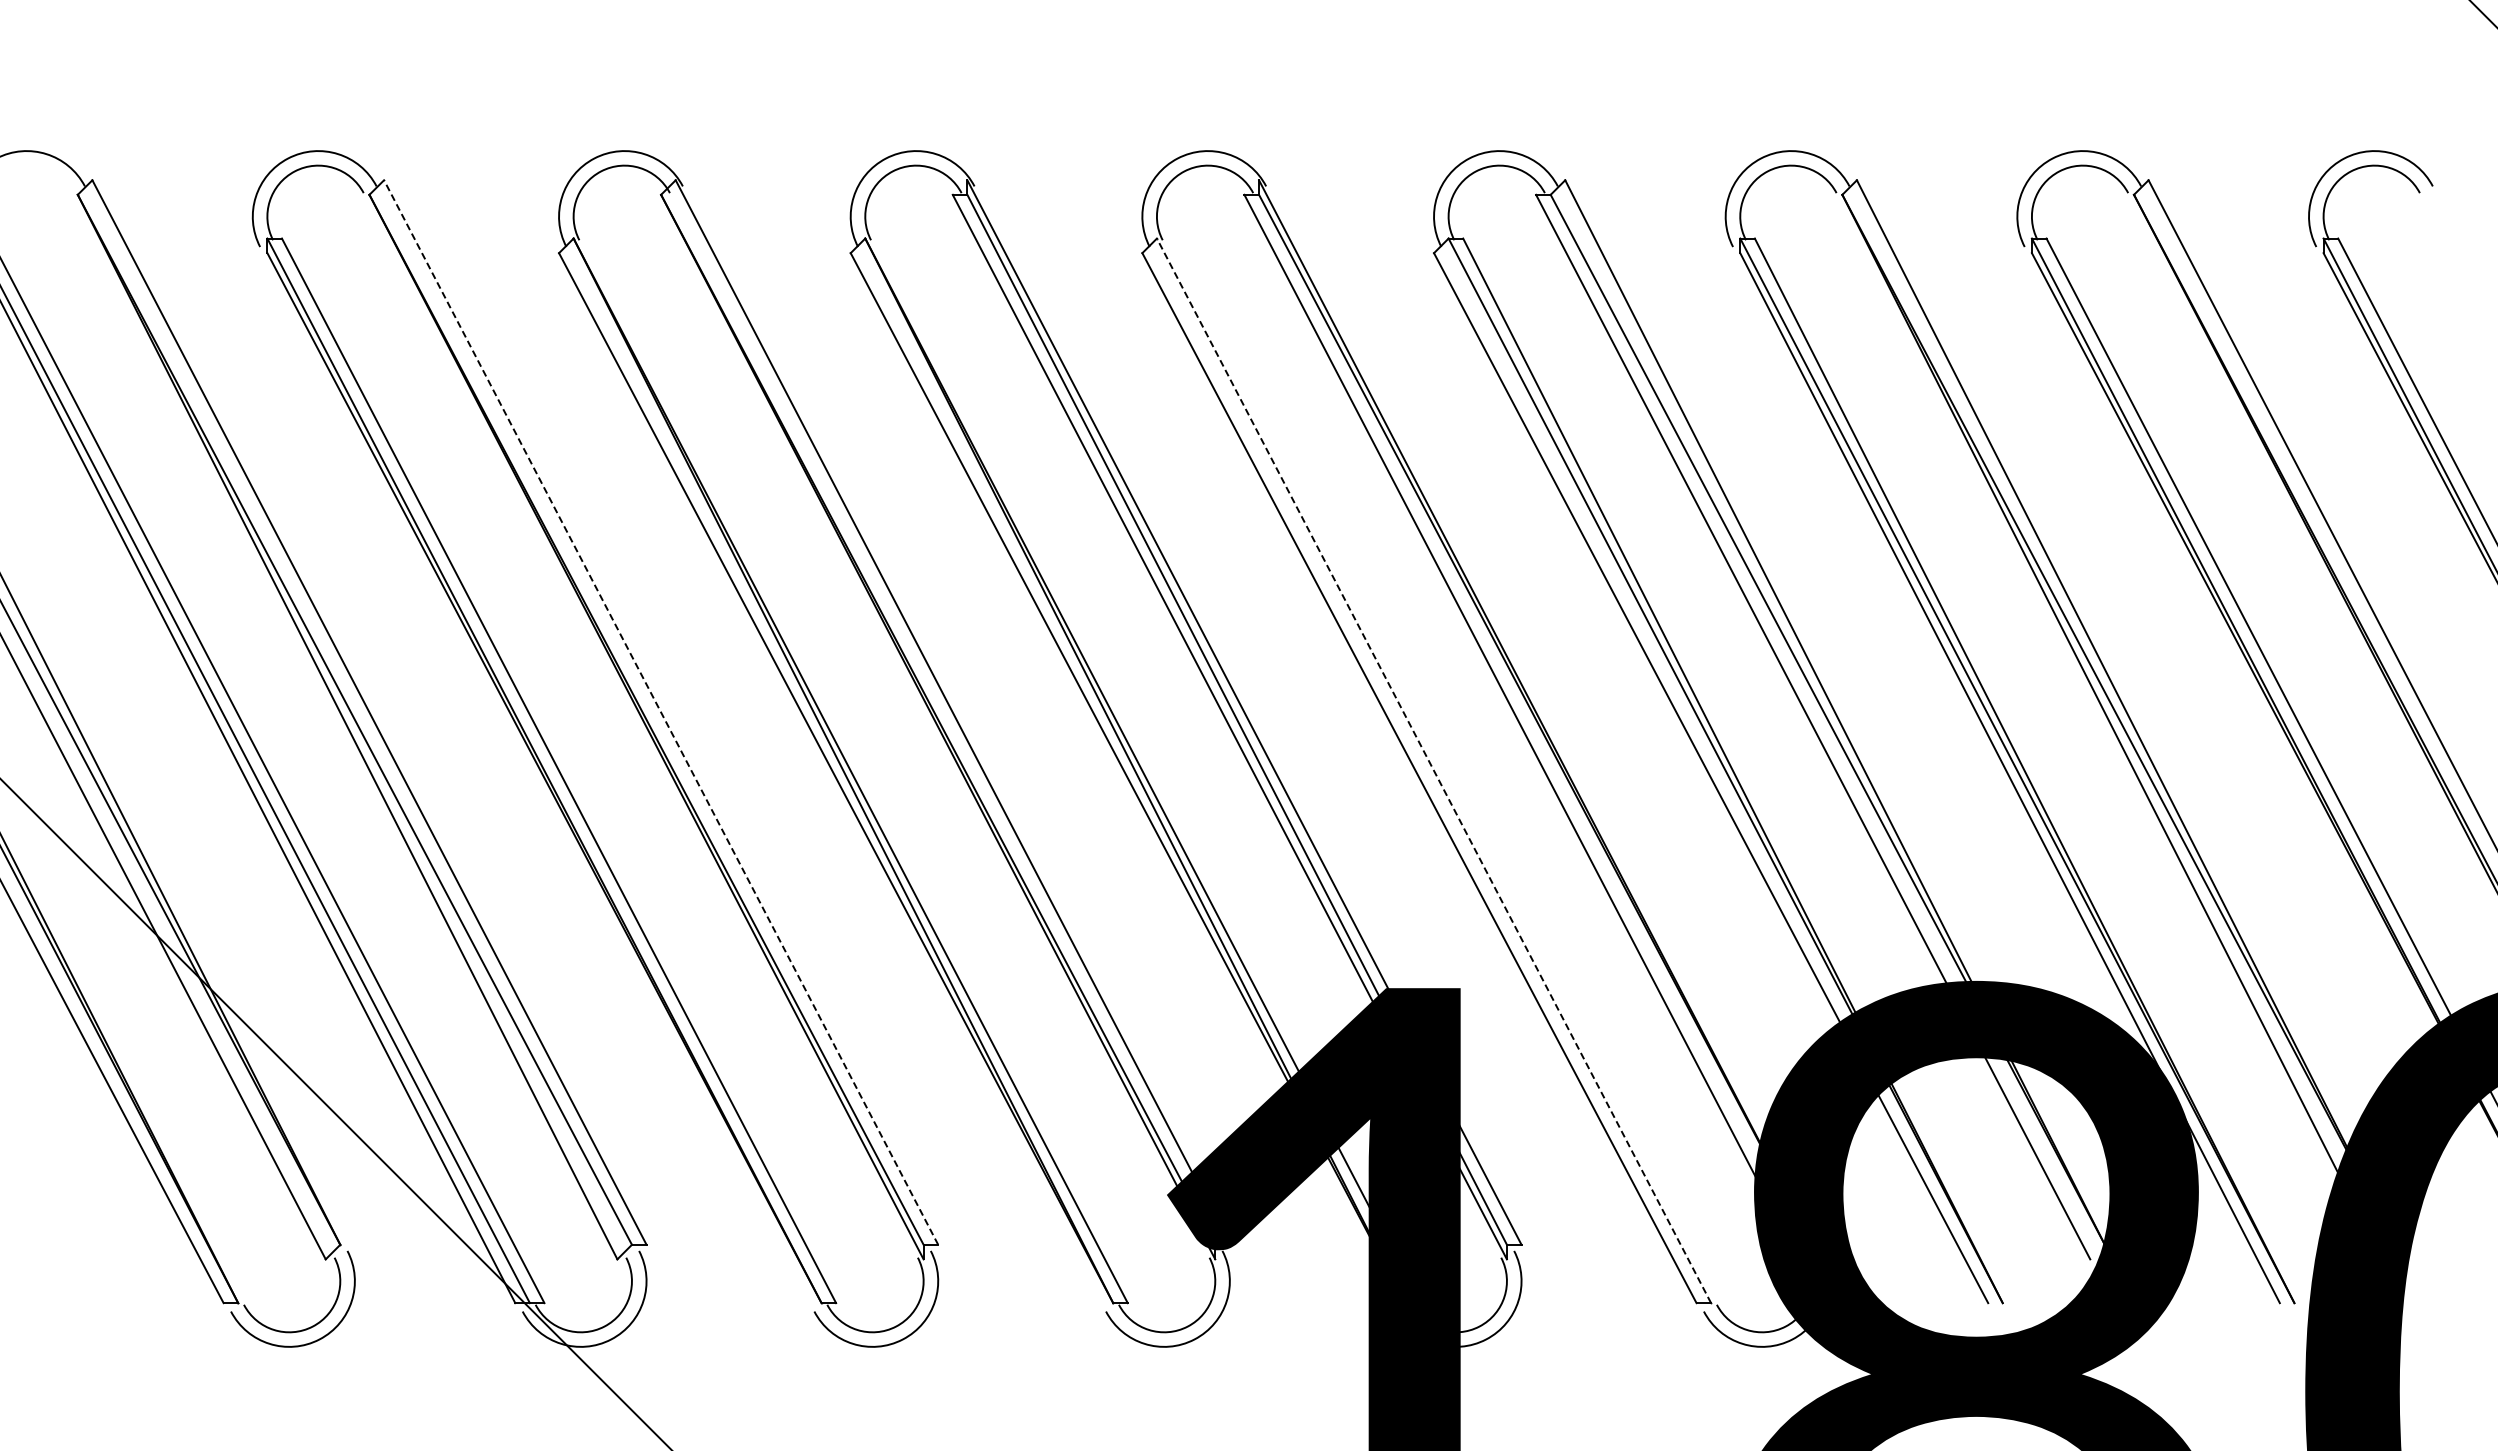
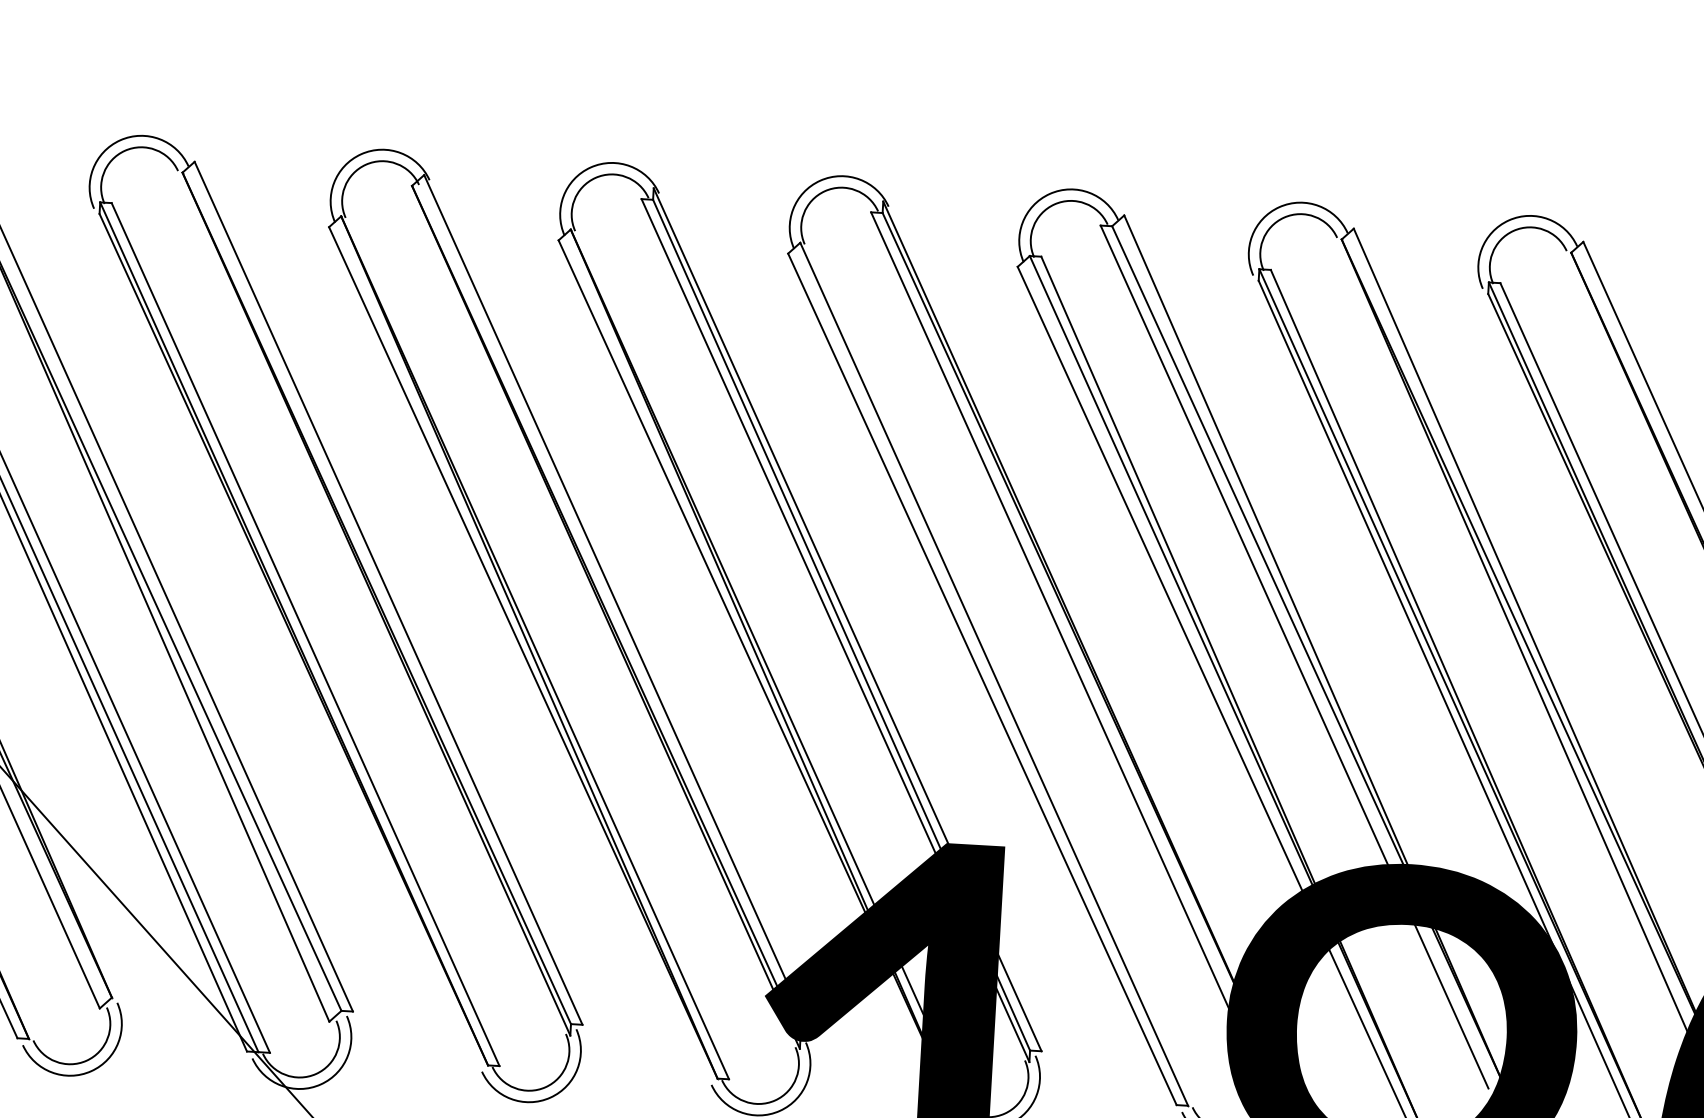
line: (660, 712) -> (388, 593), dashed -> solid
line: (1433, 770) -> (993, 673), dashed -> solid

